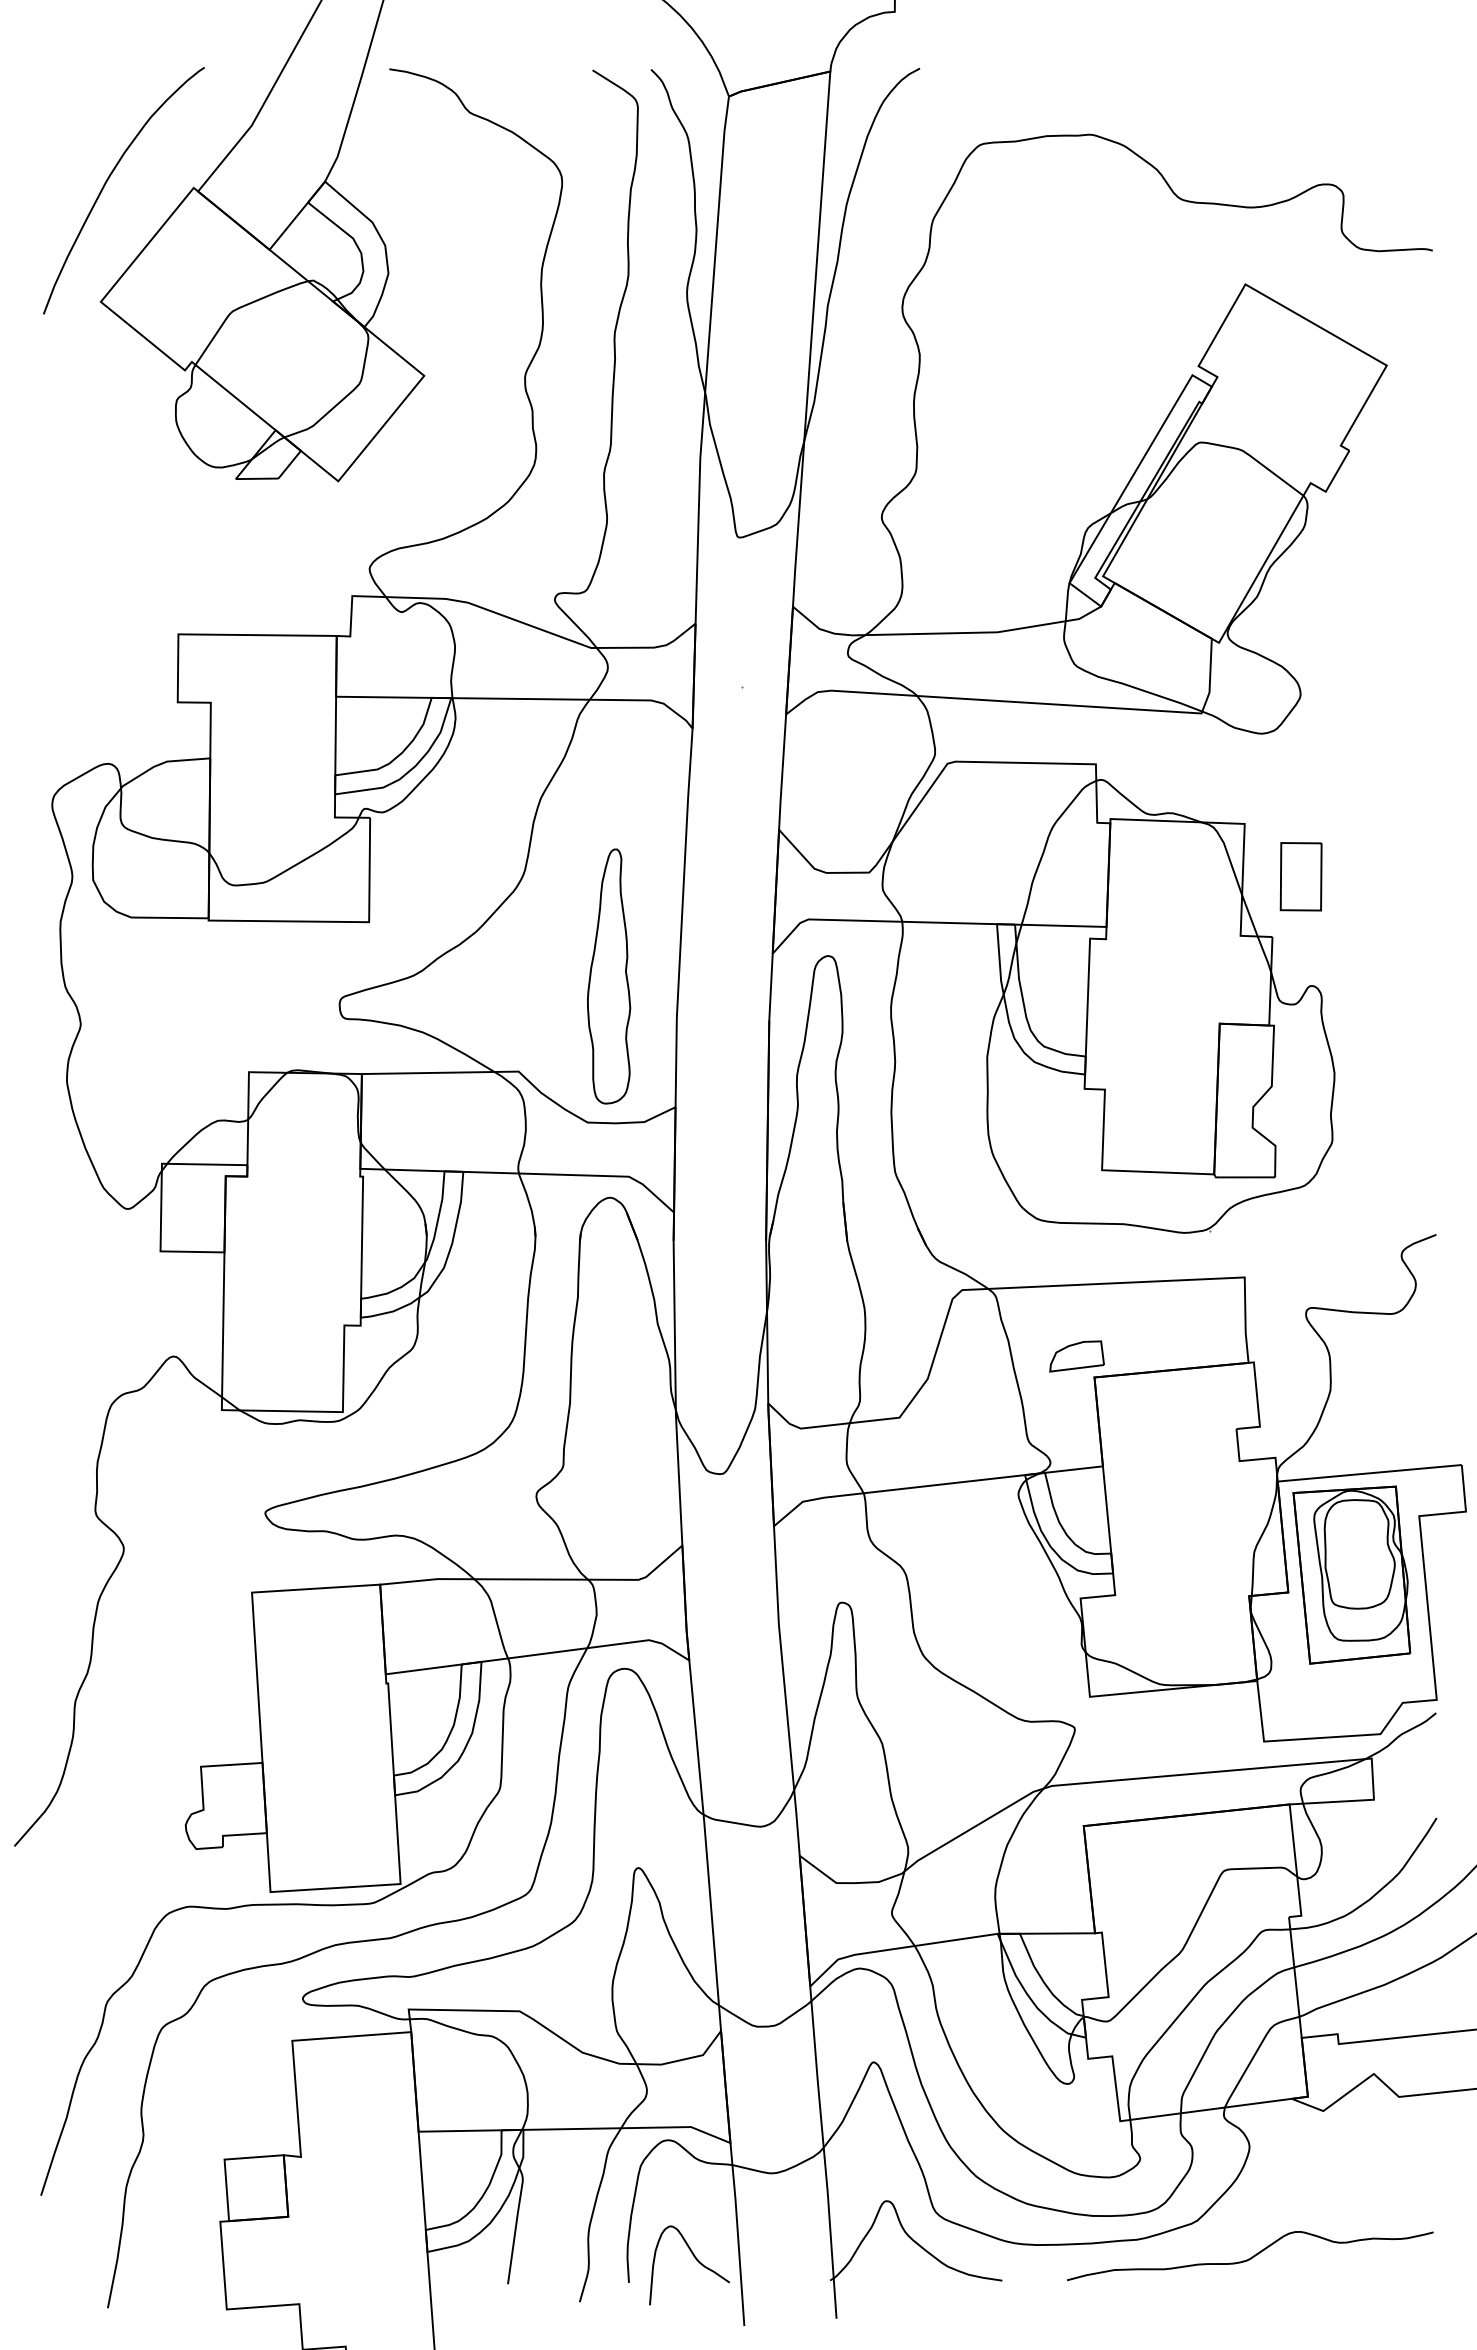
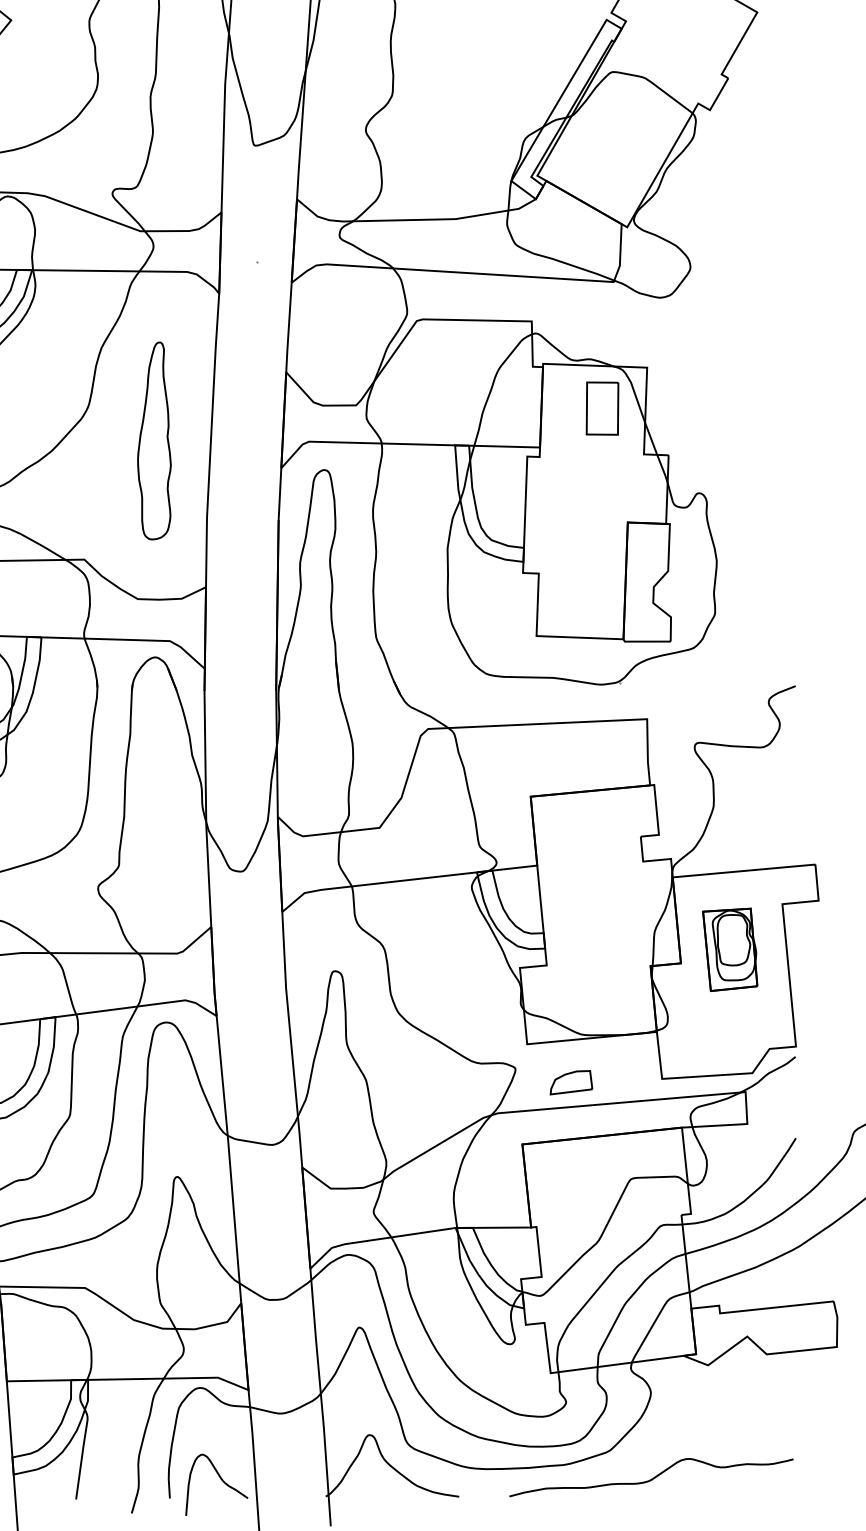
part: (1300, 876) -> (602, 408), moved
part: (609, 976) -> (154, 440), moved
part: (1076, 1356) -> (571, 1082), moved
part: (1351, 1574) -> (729, 949), size x0.6

